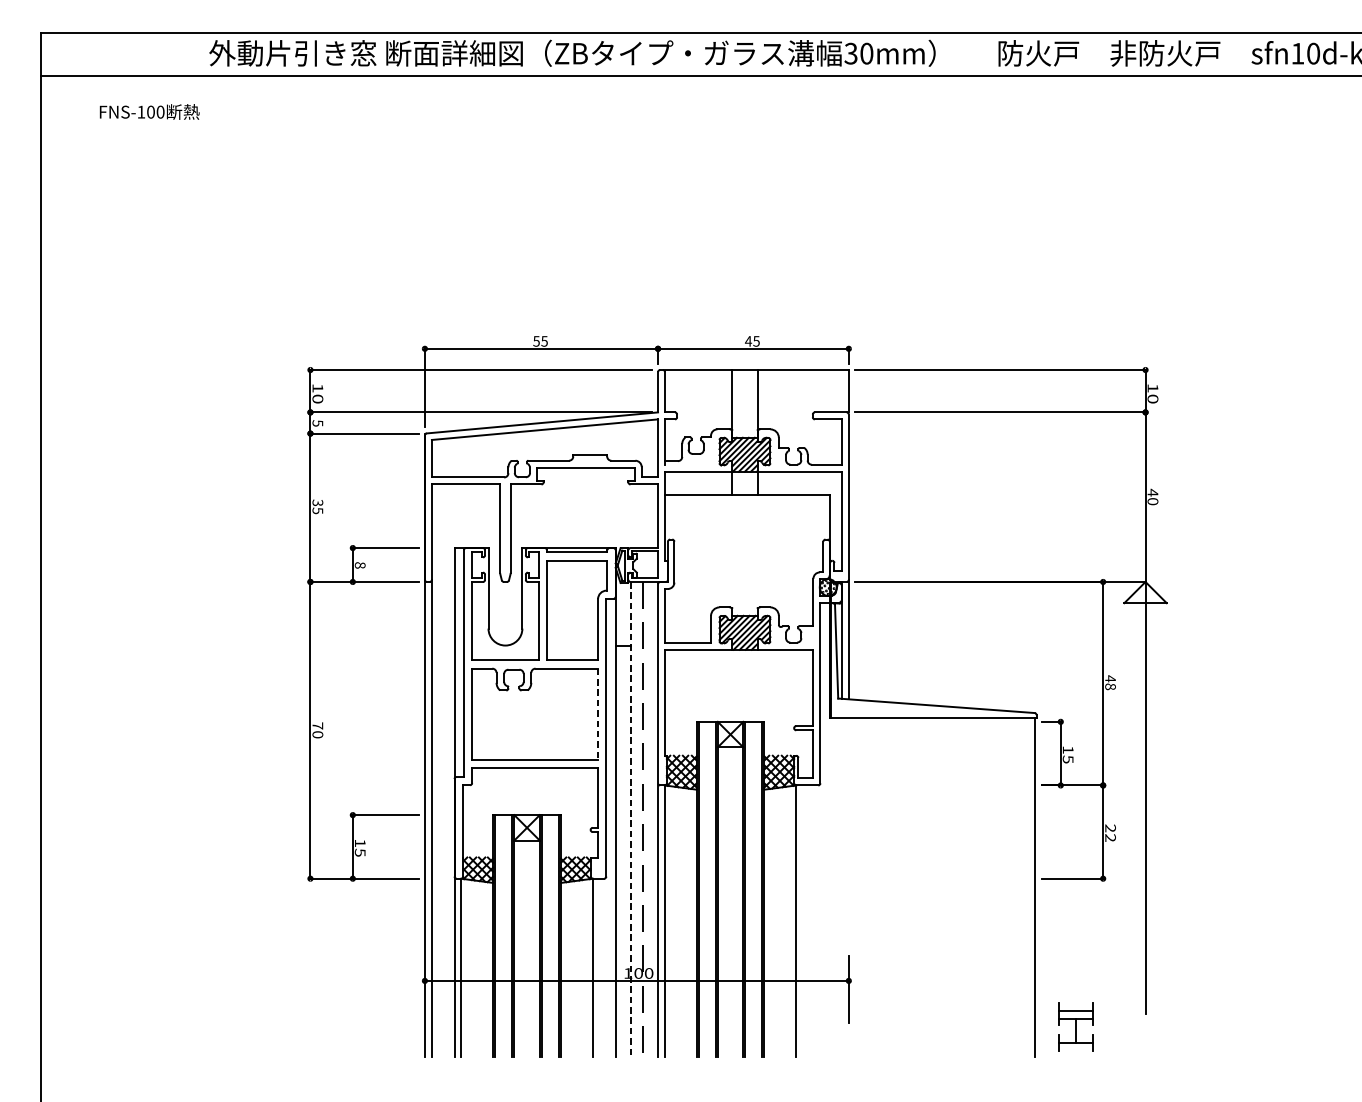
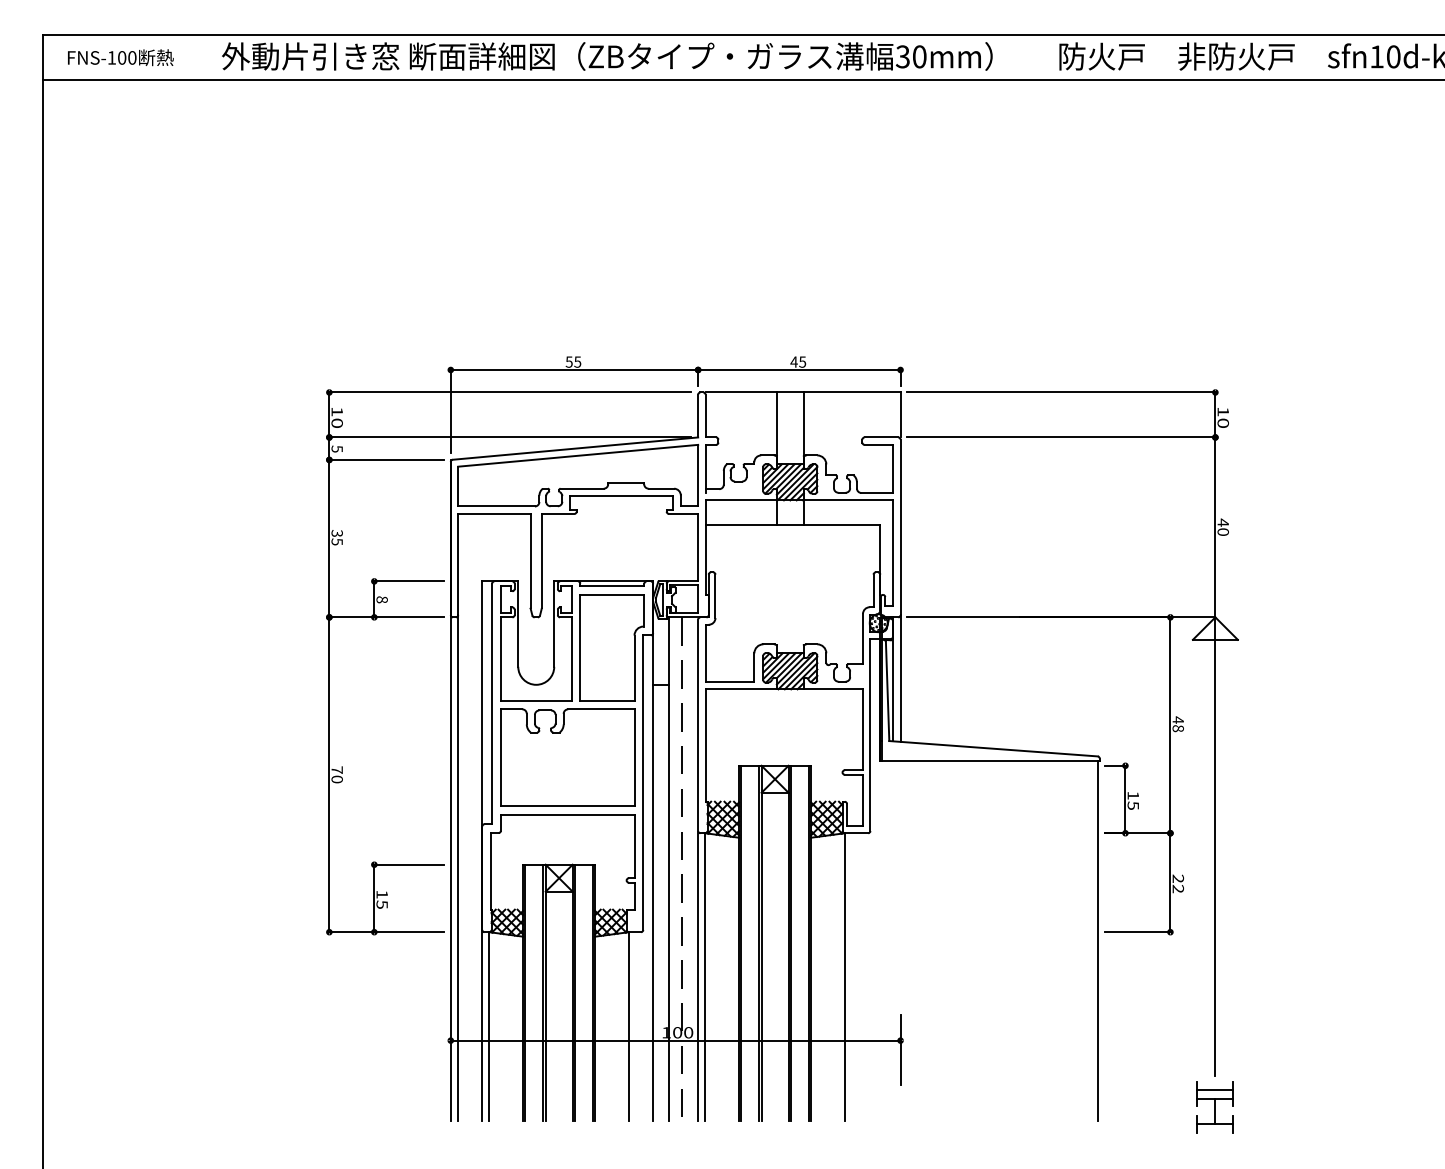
text: (149, 111) -> (120, 57), moved
line: (598, 714) -> (634, 757), dashed -> solid
line: (630, 819) -> (668, 869), dashed -> solid
part: (1074, 1026) -> (1214, 1107), moved

